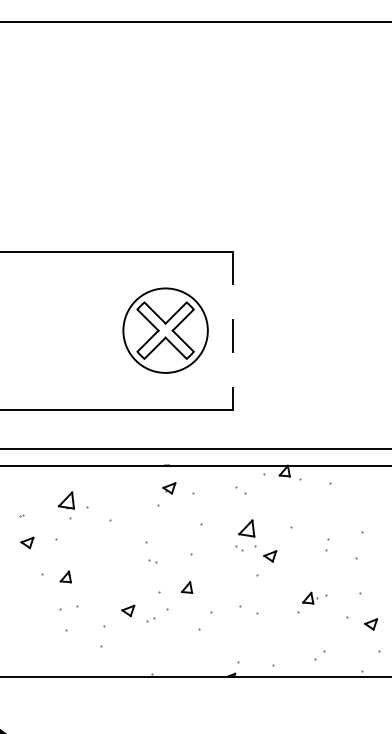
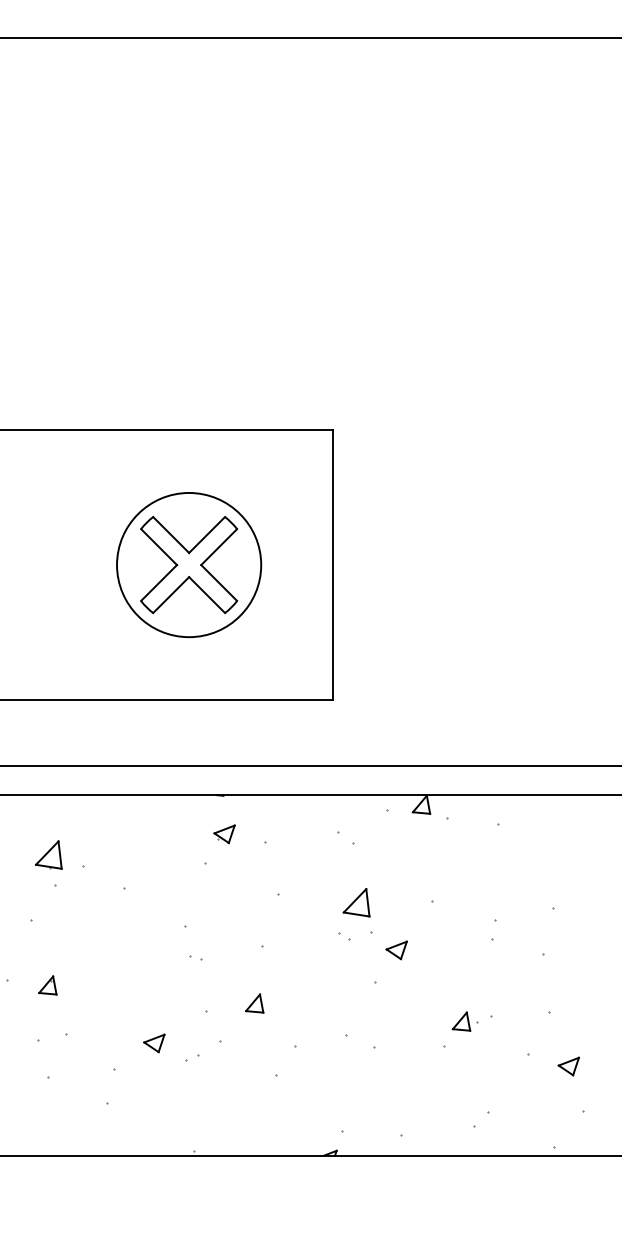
part: (165, 330) -> (188, 564), moved
line: (233, 331) -> (333, 566), dashed -> solid

